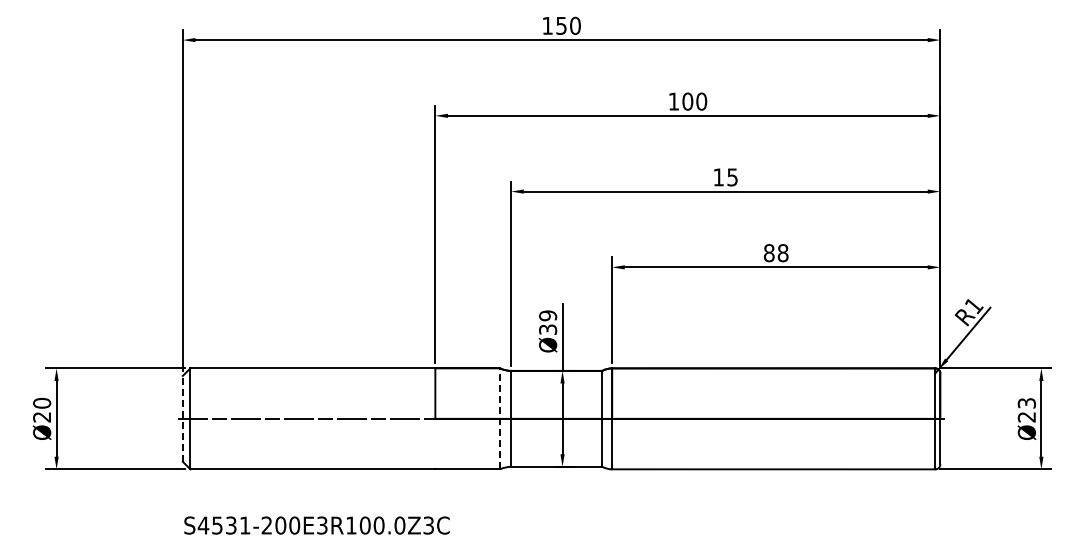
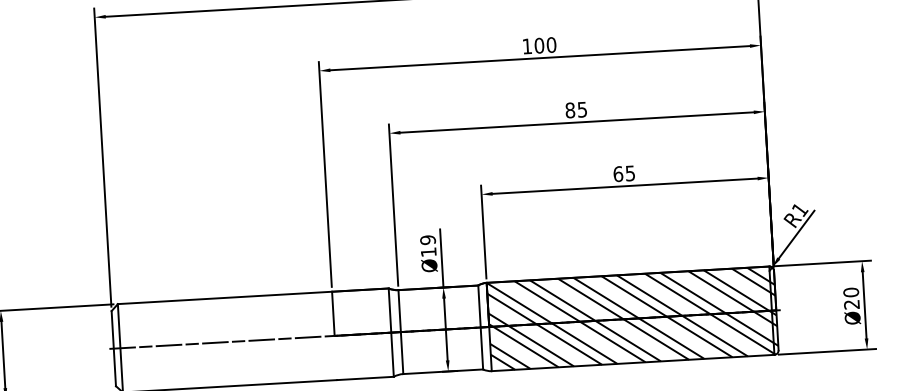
text: (718, 177) -> (570, 110), 15 -> 85
text: (775, 253) -> (623, 174), 88 -> 65
text: (548, 329) -> (429, 252), Ø39 -> Ø19
text: (1026, 402) -> (850, 291), Ø23 -> Ø20
line: (182, 418) -> (113, 348), dashed -> solid
line: (500, 418) -> (391, 332), dashed -> solid
hatch: (776, 418) -> (632, 318), added

